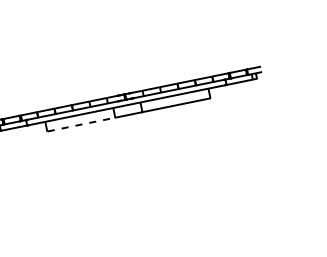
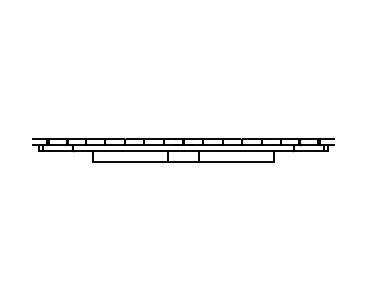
line: (82, 124) -> (131, 161), dashed -> solid

